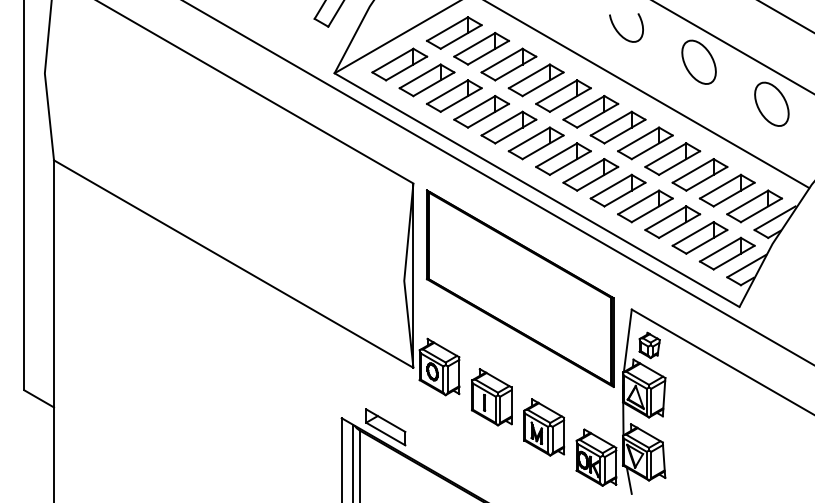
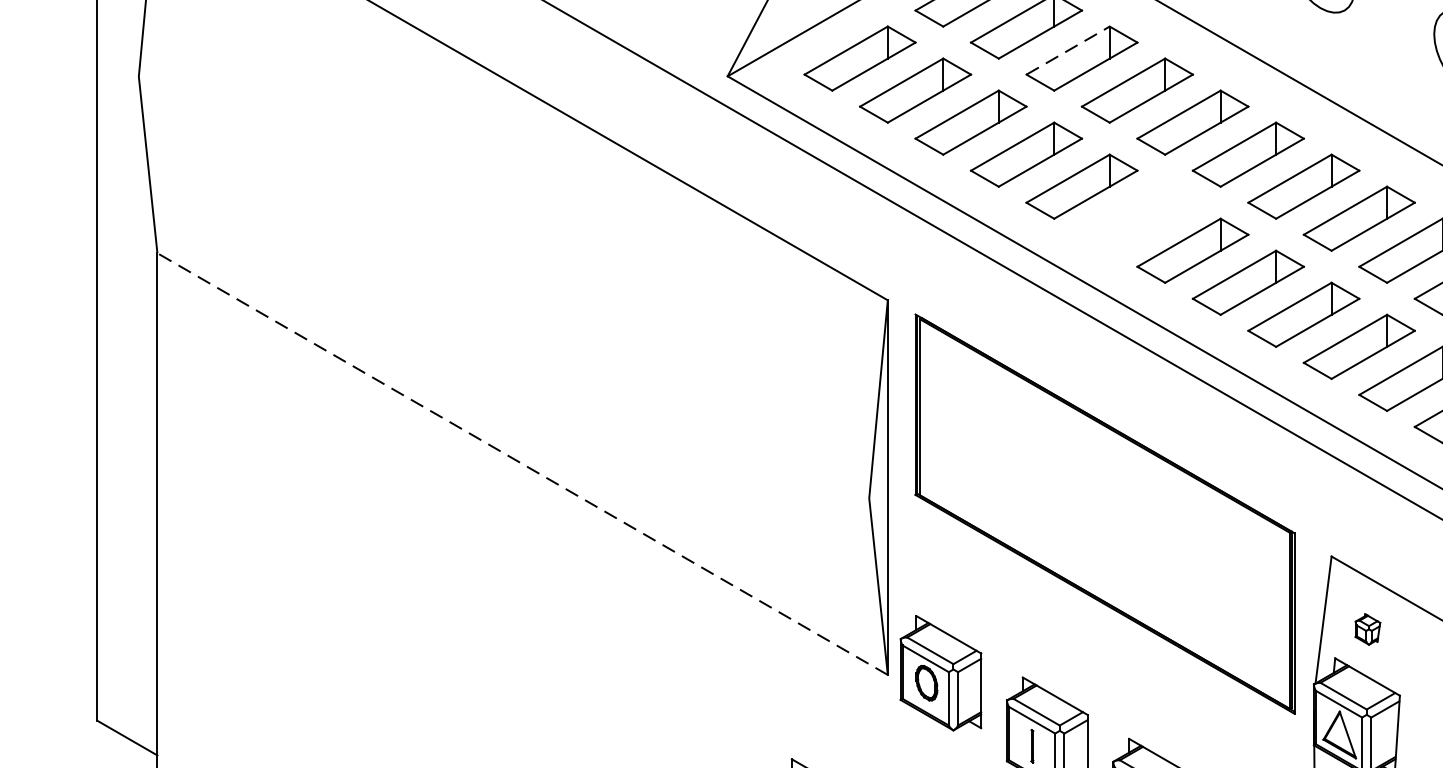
line: (502, 60) -> (1068, 50), solid -> dashed
part: (535, 143) -> (1135, 219), removed
line: (233, 263) -> (522, 462), solid -> dashed
part: (649, 345) -> (1367, 629), size x0.6

